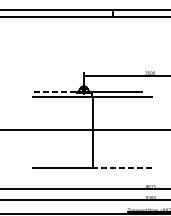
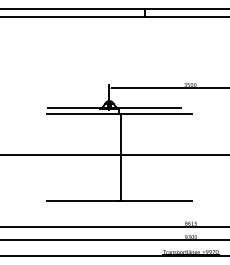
line: (54, 92) -> (73, 108), dashed -> solid
line: (120, 168) -> (154, 201), dashed -> solid

